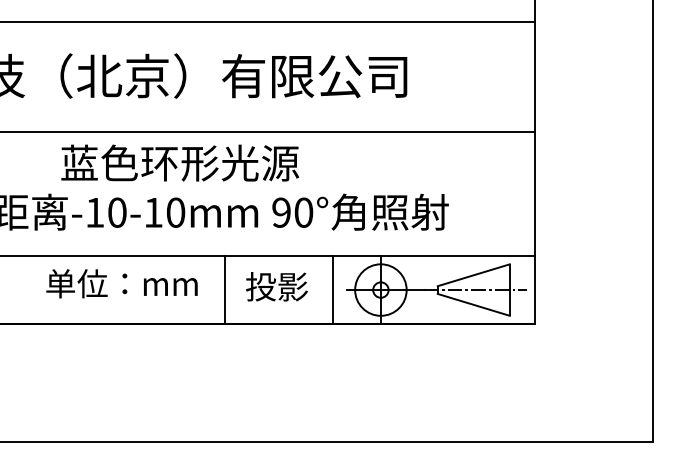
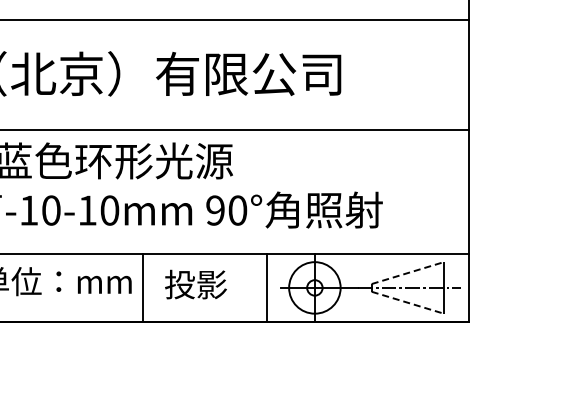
line: (473, 275) -> (407, 273), solid -> dashed
text: (276, 286) -> (195, 284), moved
line: (225, 289) -> (143, 287), moved
line: (473, 304) -> (407, 302), solid -> dashed

